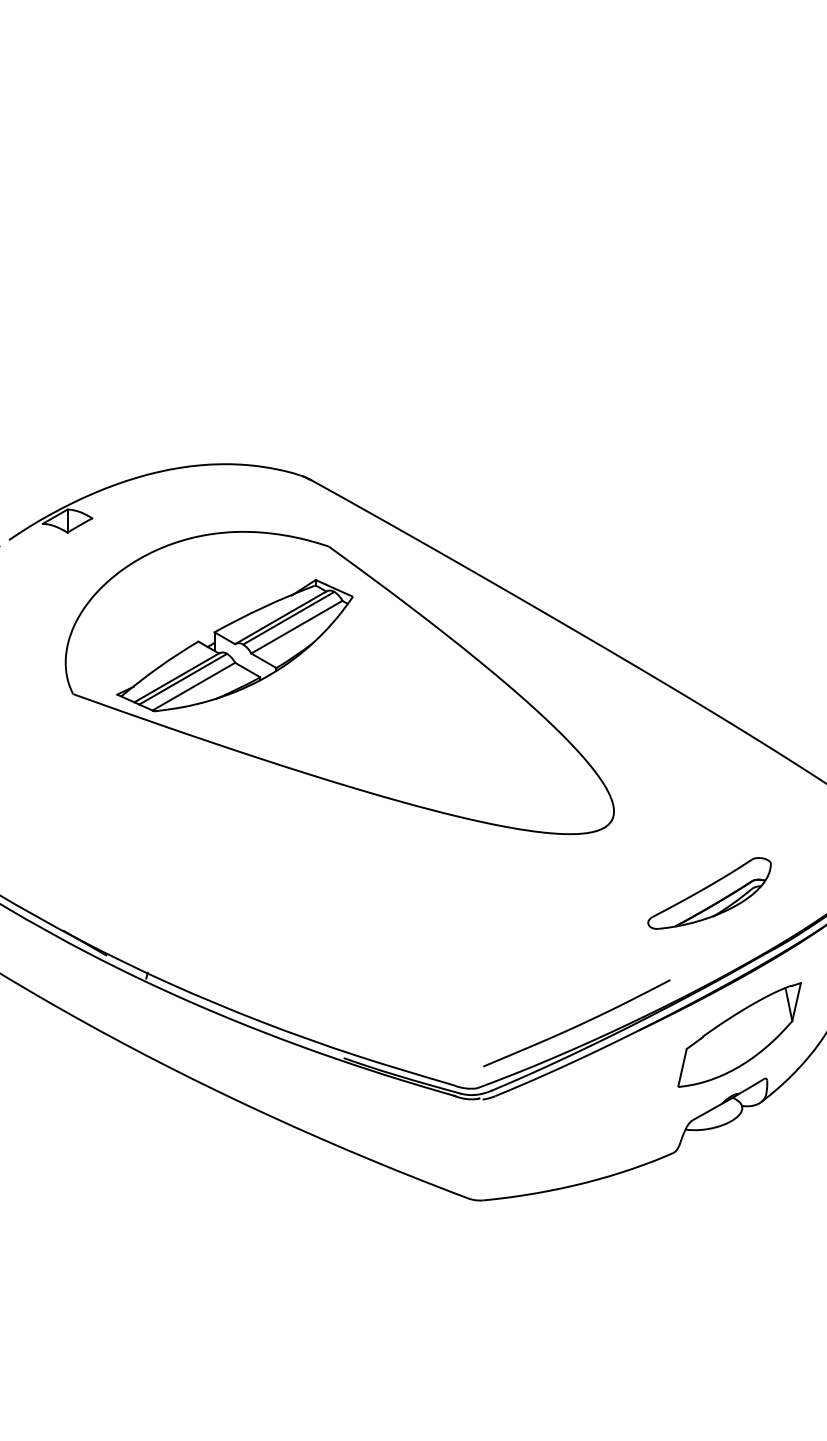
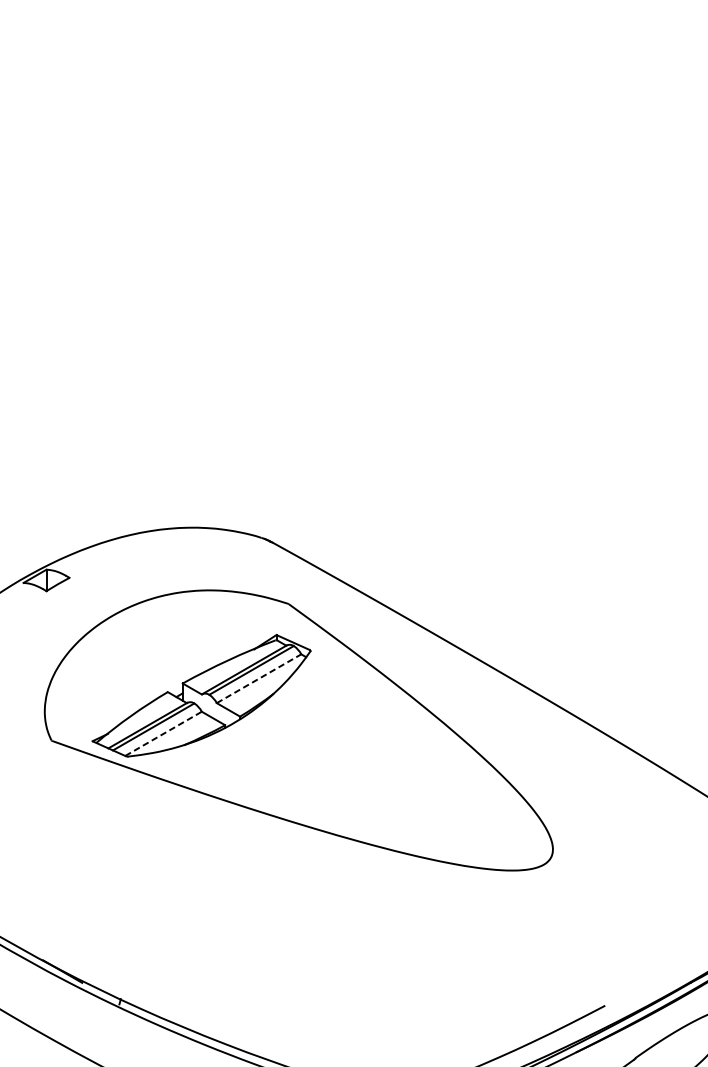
line: (296, 627) -> (258, 679), solid -> dashed
line: (193, 686) -> (163, 733), solid -> dashed
part: (709, 893) -> (641, 925), removed

